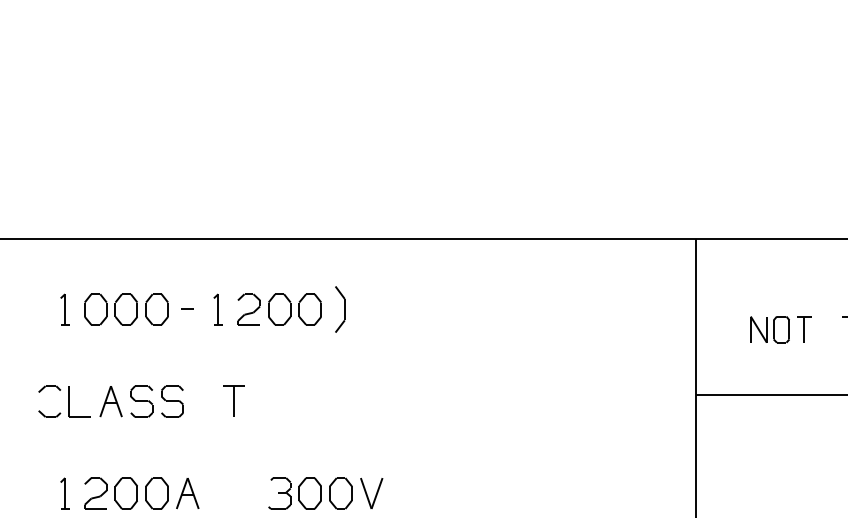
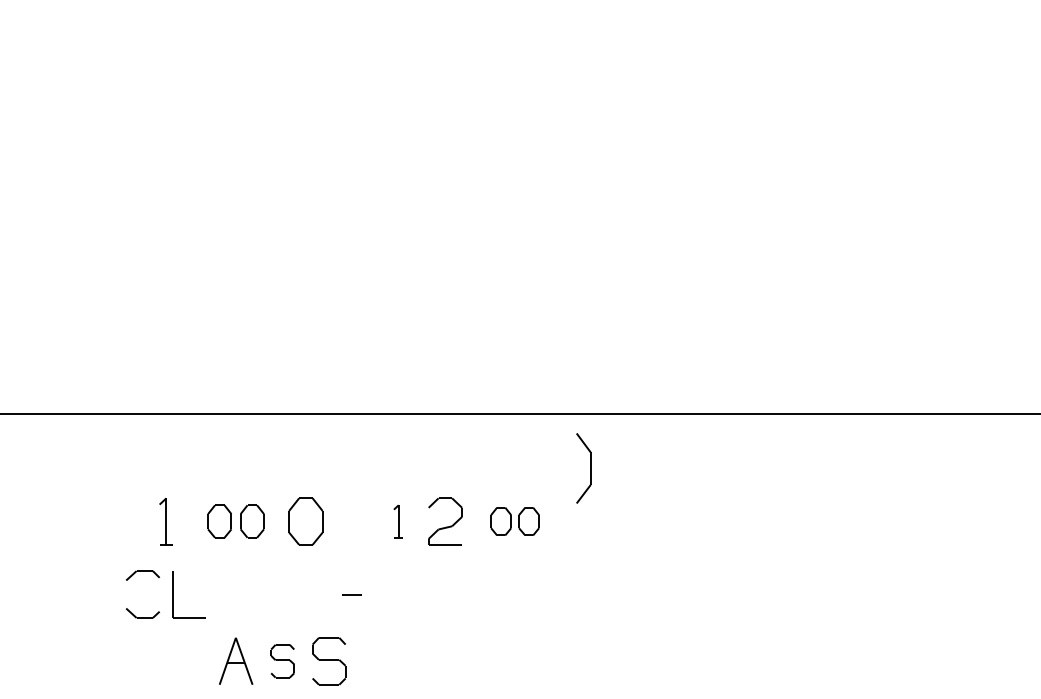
line: (187, 308) -> (352, 594), moved
part: (110, 309) -> (235, 521), size x0.7
part: (217, 309) -> (397, 521), size x0.7
part: (294, 309) -> (514, 521), size x0.6
part: (340, 309) -> (584, 468), moved
part: (233, 400) -> (421, 659), removed
part: (64, 401) -> (165, 594), moved
part: (141, 401) -> (282, 661), size x0.7

